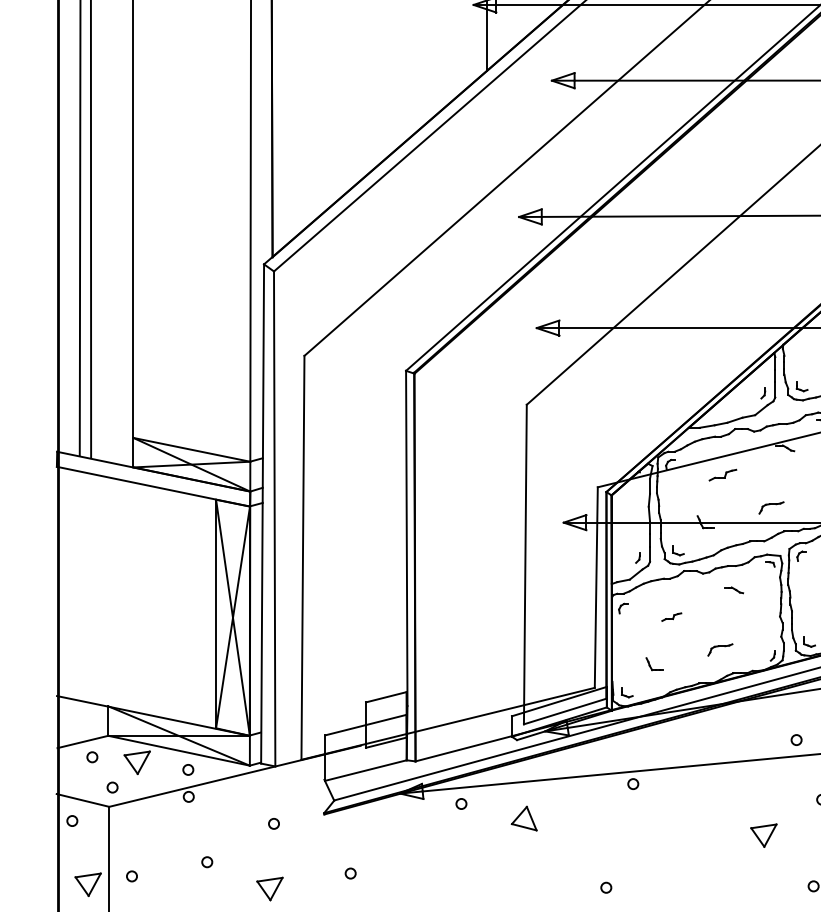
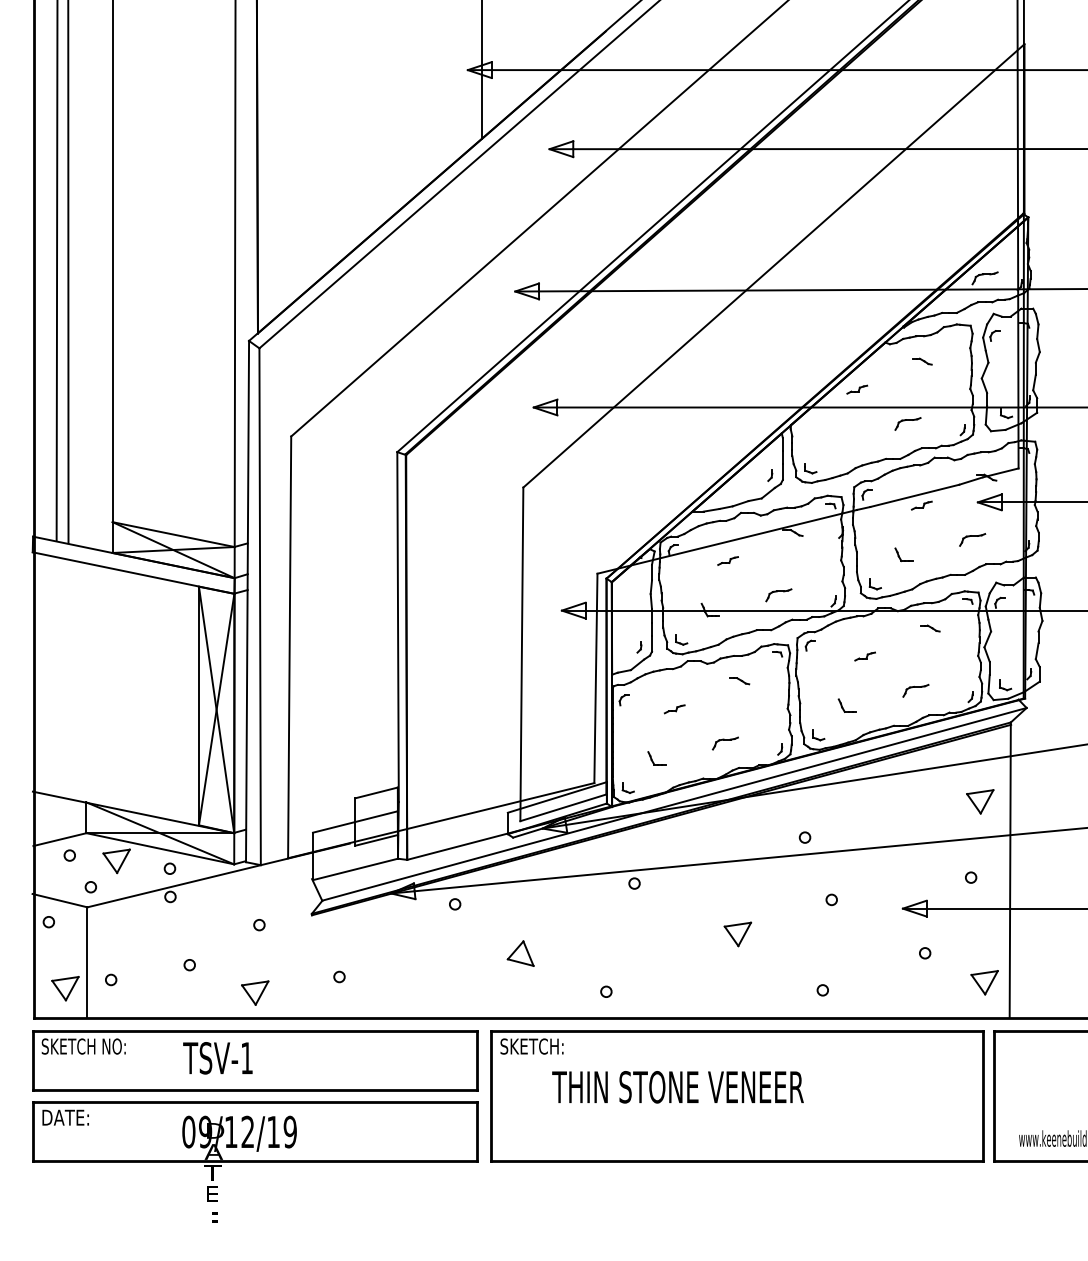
part: (722, 474) -> (727, 560), size x0.71
part: (524, 818) -> (520, 953), moved
part: (763, 835) -> (737, 934), moved

